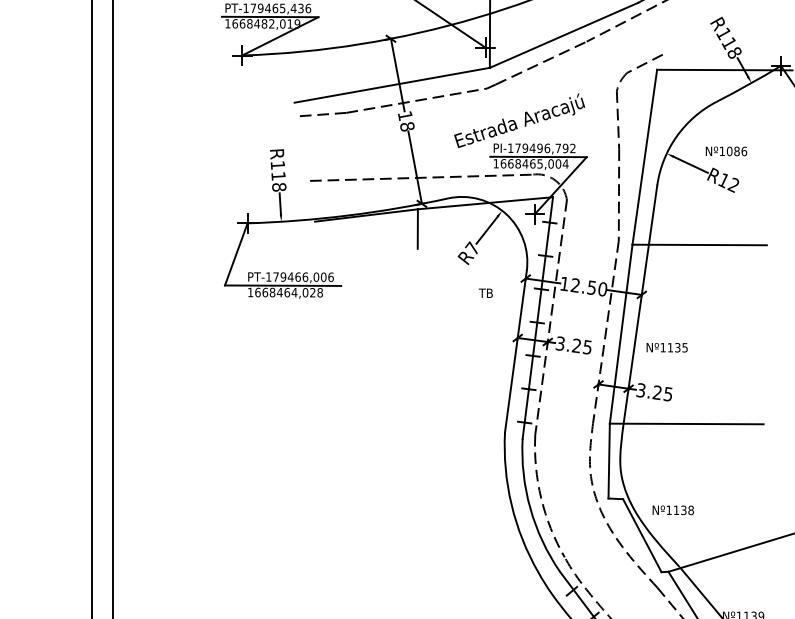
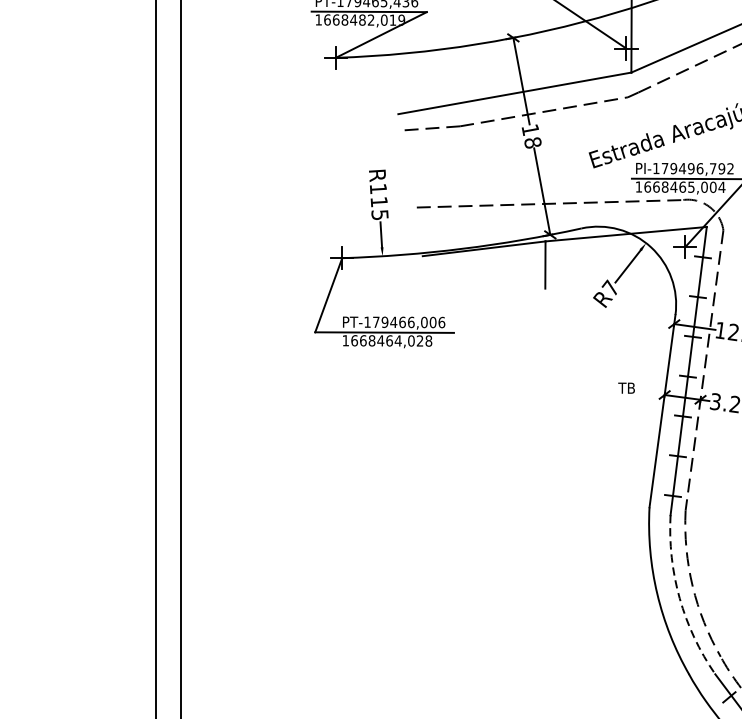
text: (279, 187) -> (380, 215), R118 -> R115
text: (485, 292) -> (626, 387), moved
arc: (530, 508) -> (679, 598), solid -> dashed

